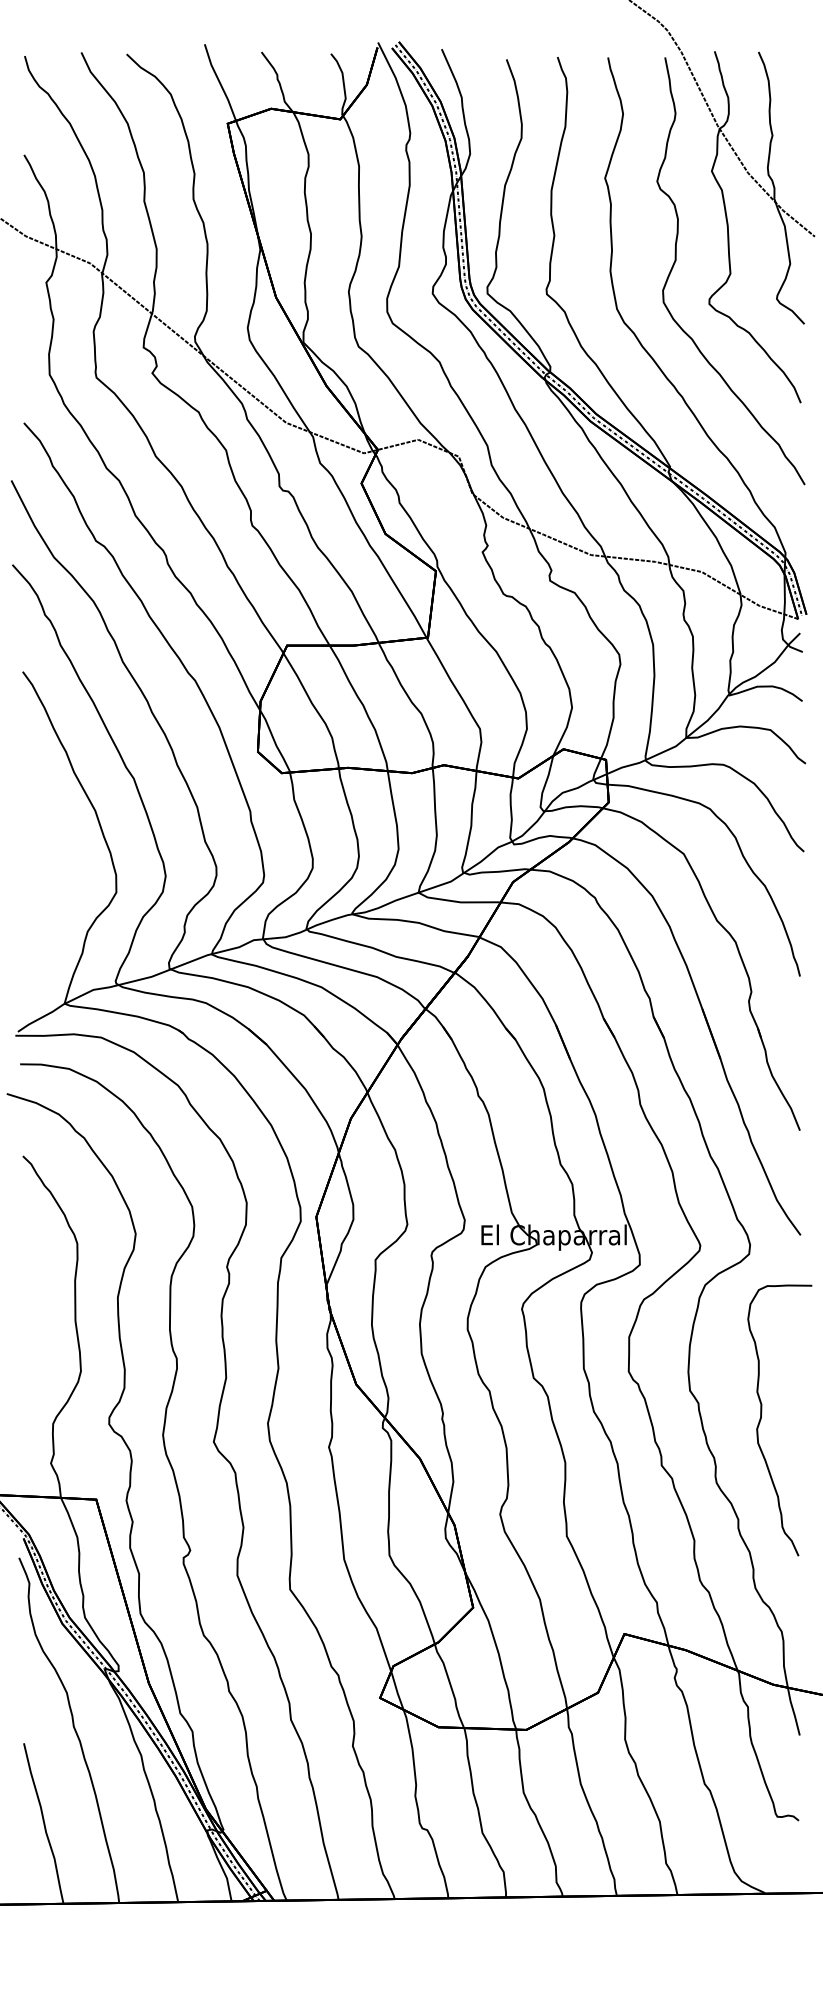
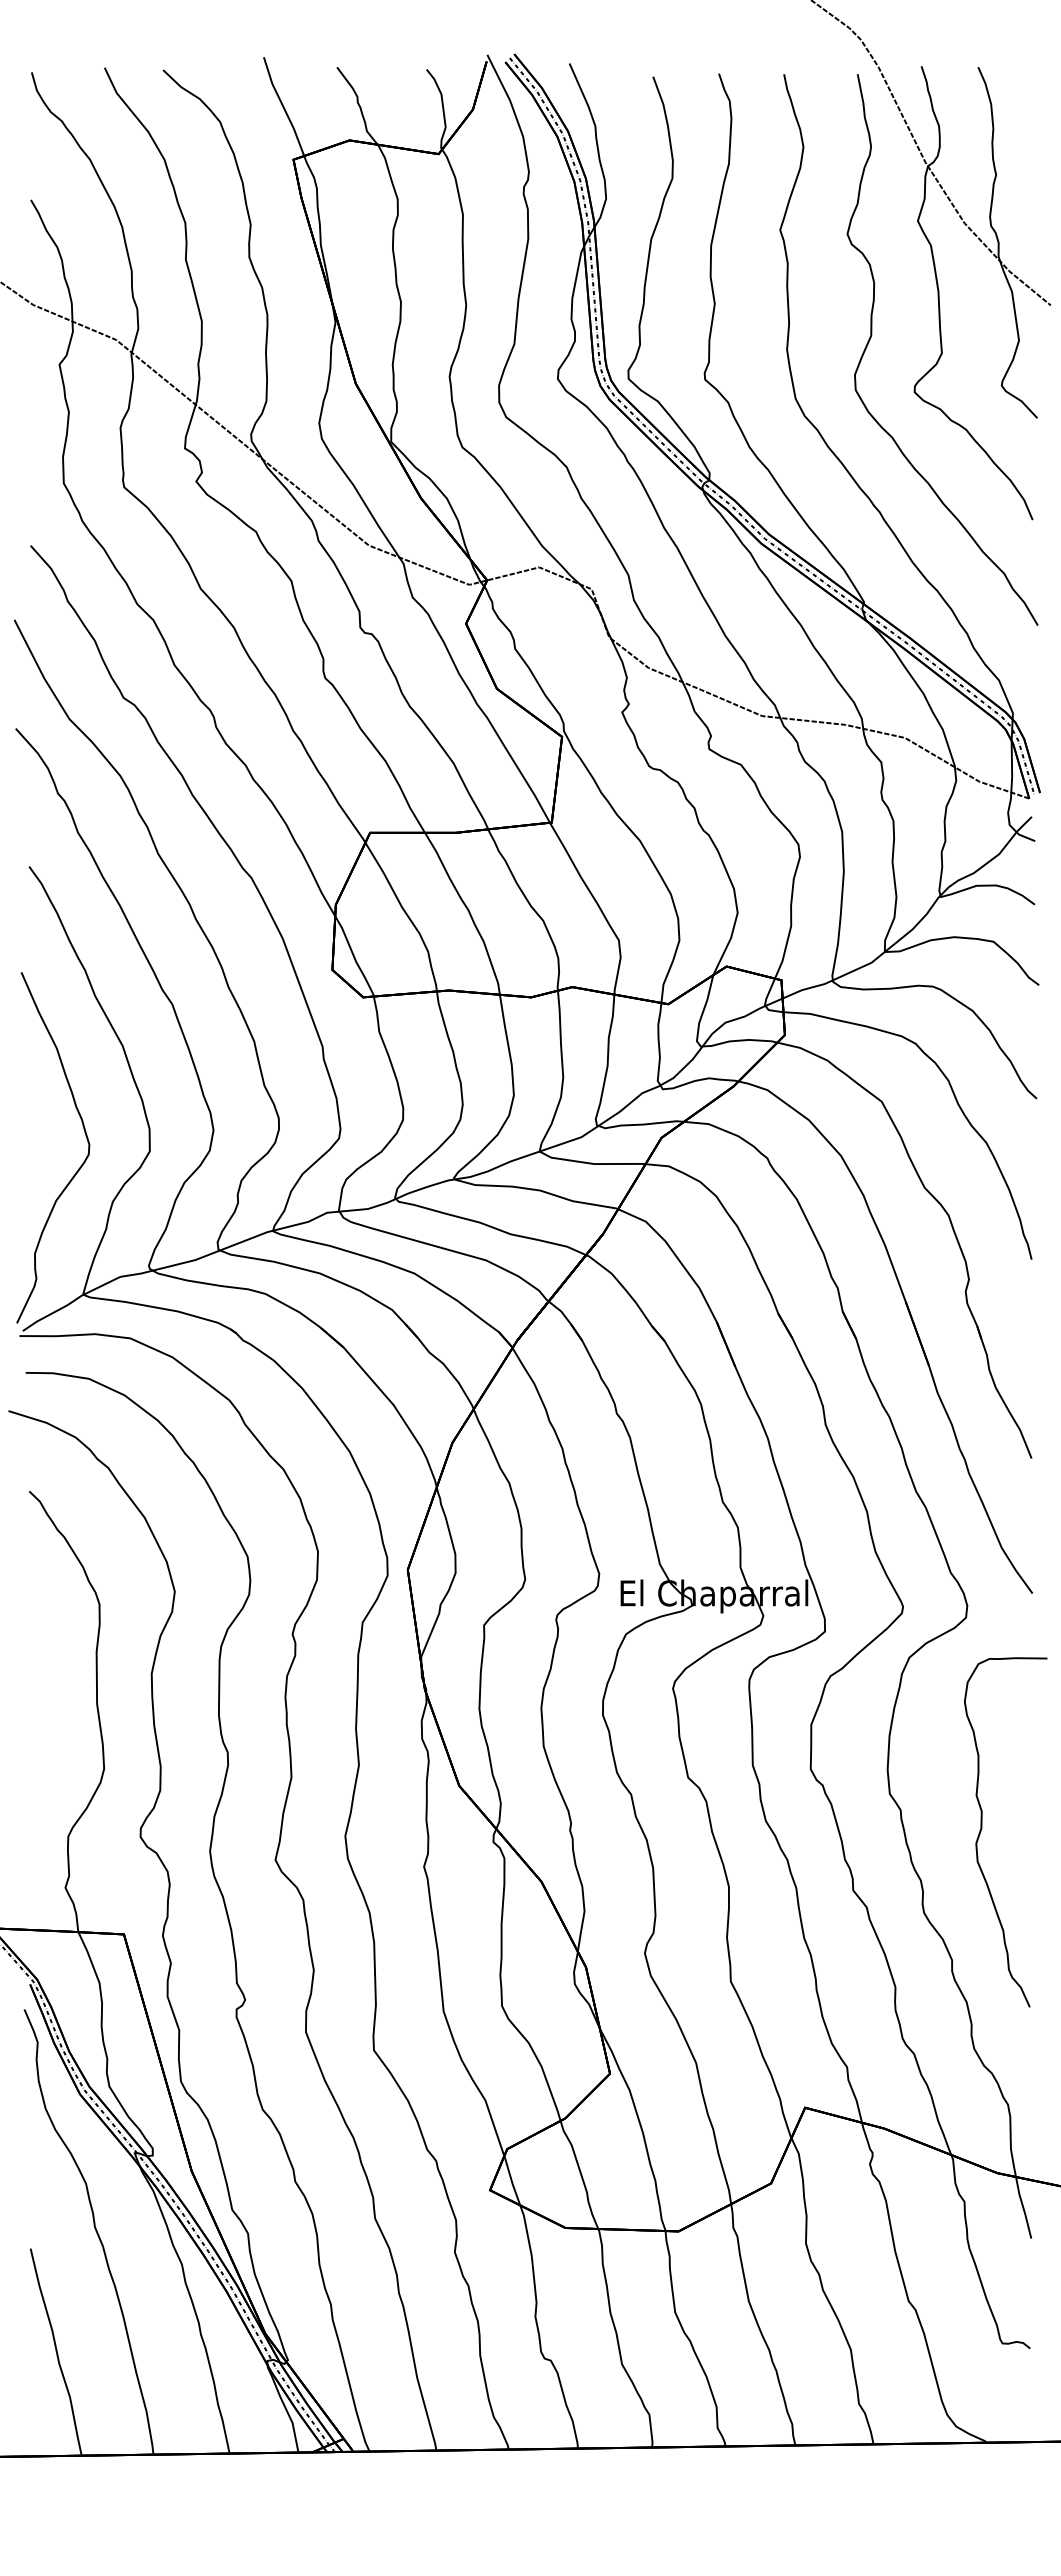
curve: (62, 903) -> (80, 1165), added

